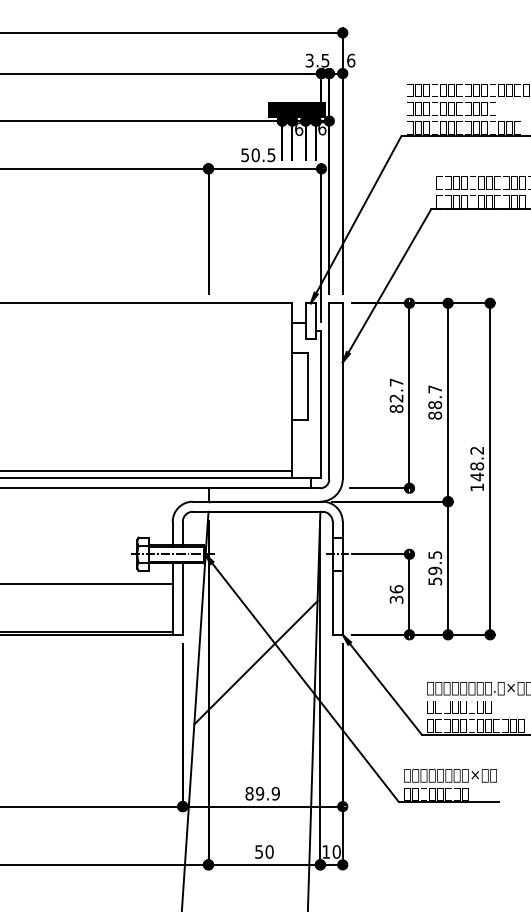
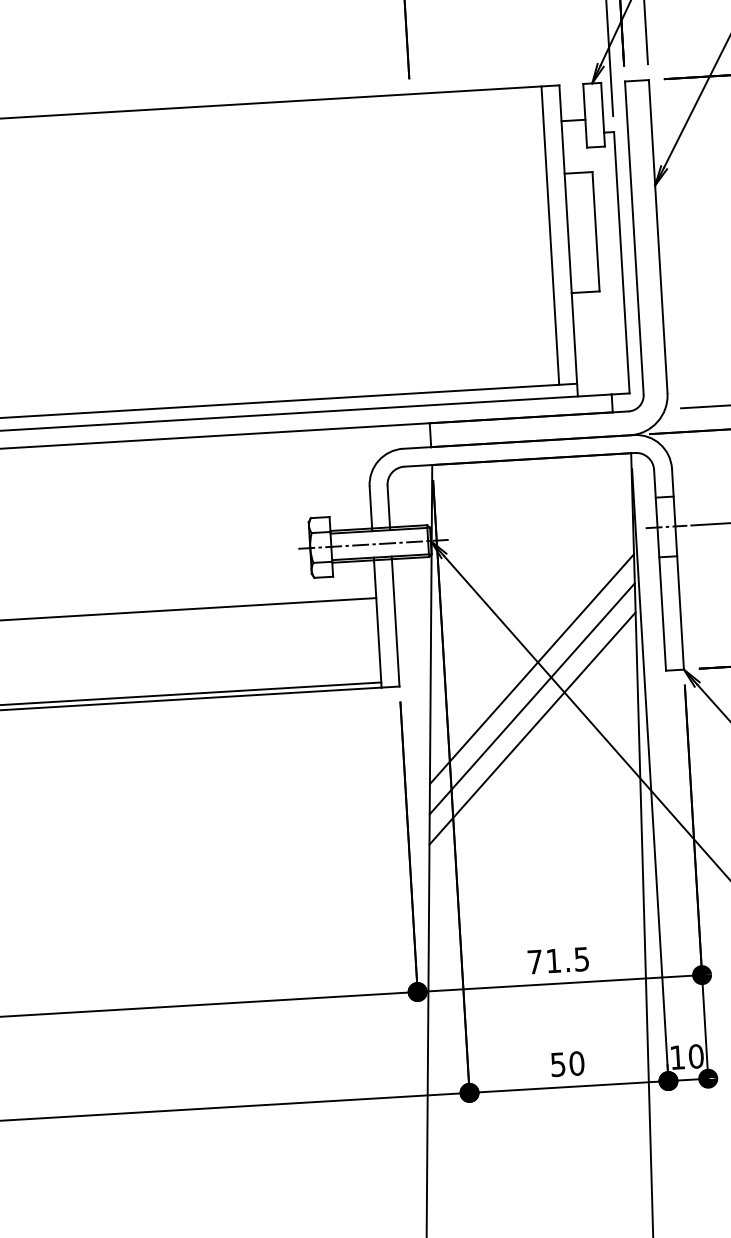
line: (282, 387) -> (550, 236), added
line: (257, 629) -> (531, 669), added
line: (256, 645) -> (531, 697), added
text: (262, 793) -> (558, 960), 89.9 -> 71.5

